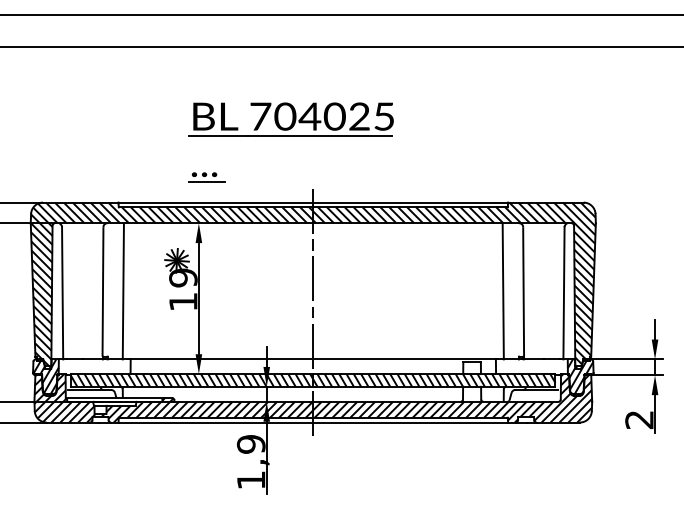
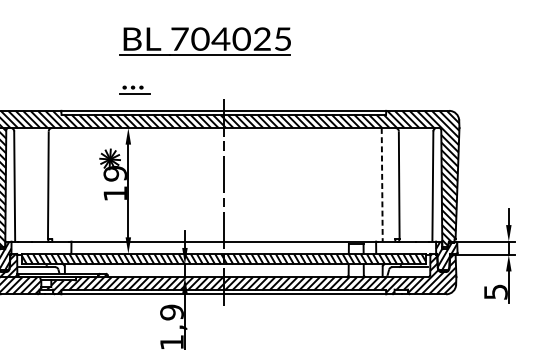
line: (122, 291) -> (64, 185), removed
line: (503, 291) -> (382, 185), solid -> dashed
text: (639, 420) -> (495, 292), 2 -> 5

